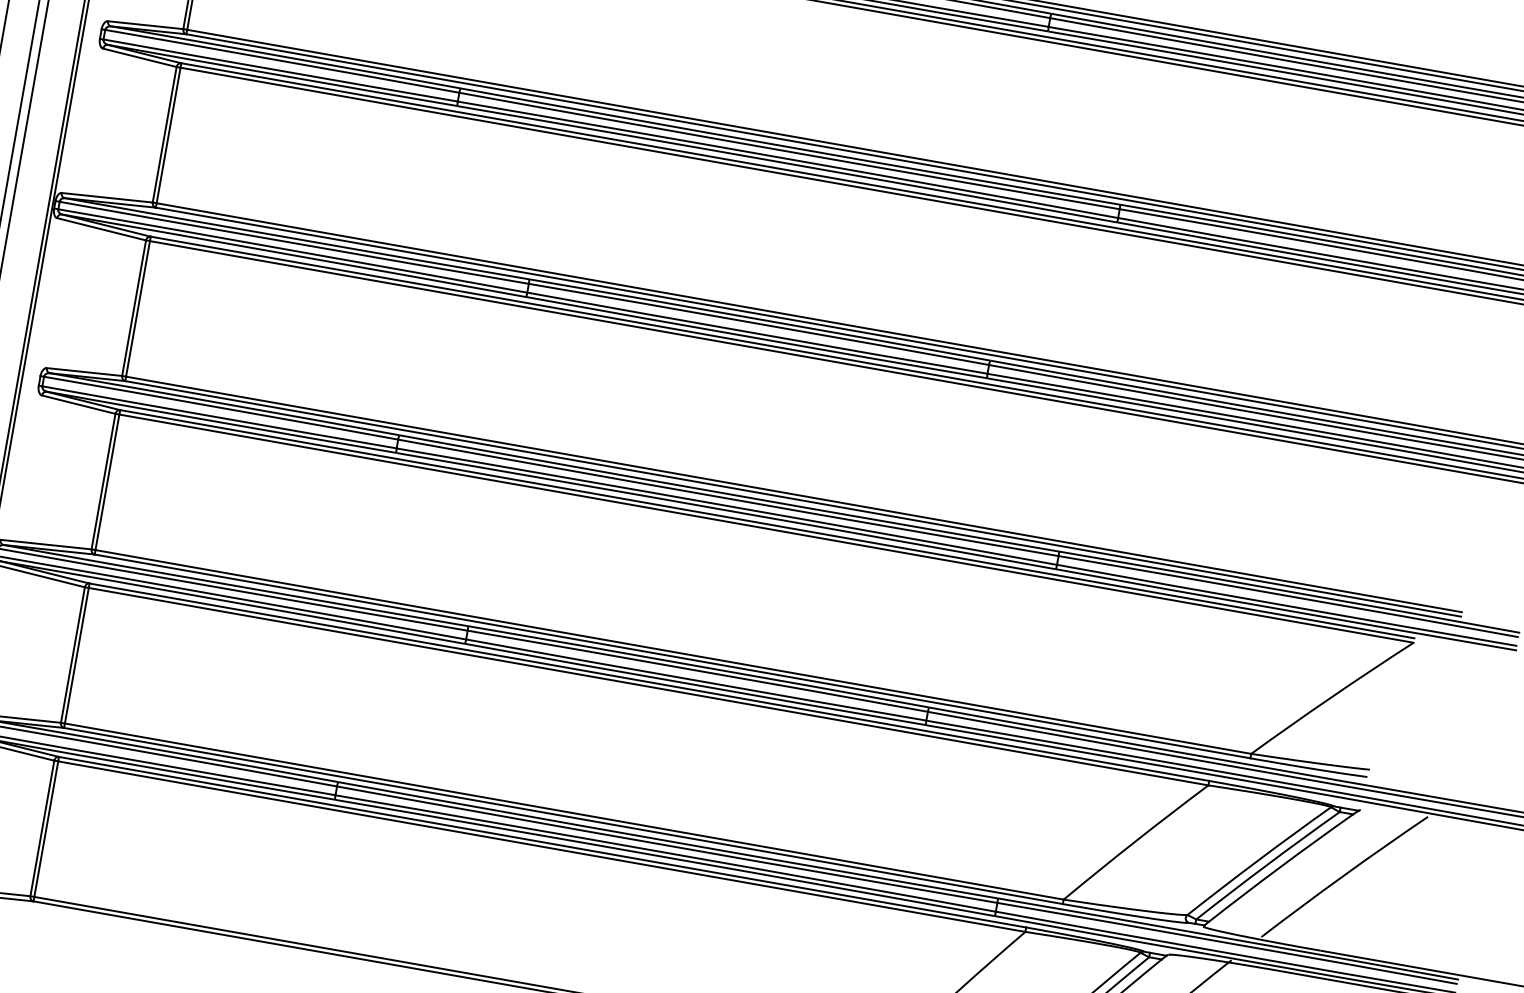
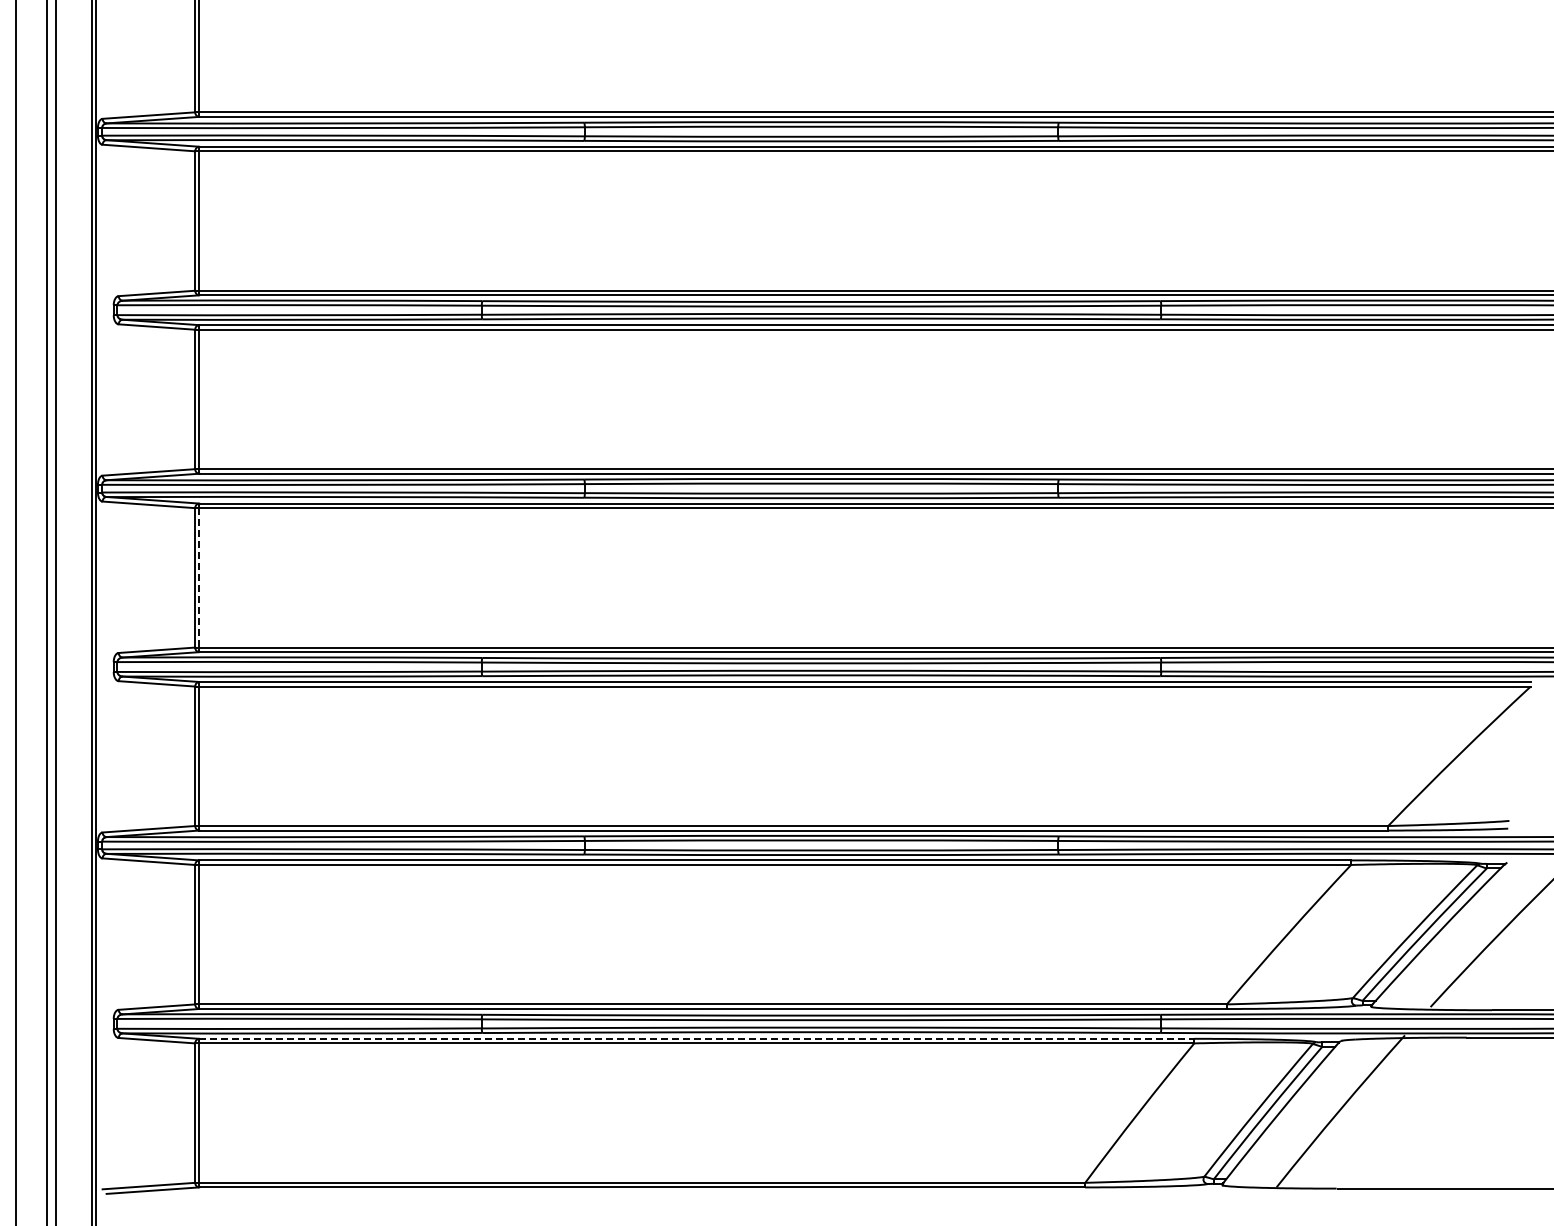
line: (138, 308) -> (199, 577), solid -> dashed
line: (542, 841) -> (696, 1038), solid -> dashed

